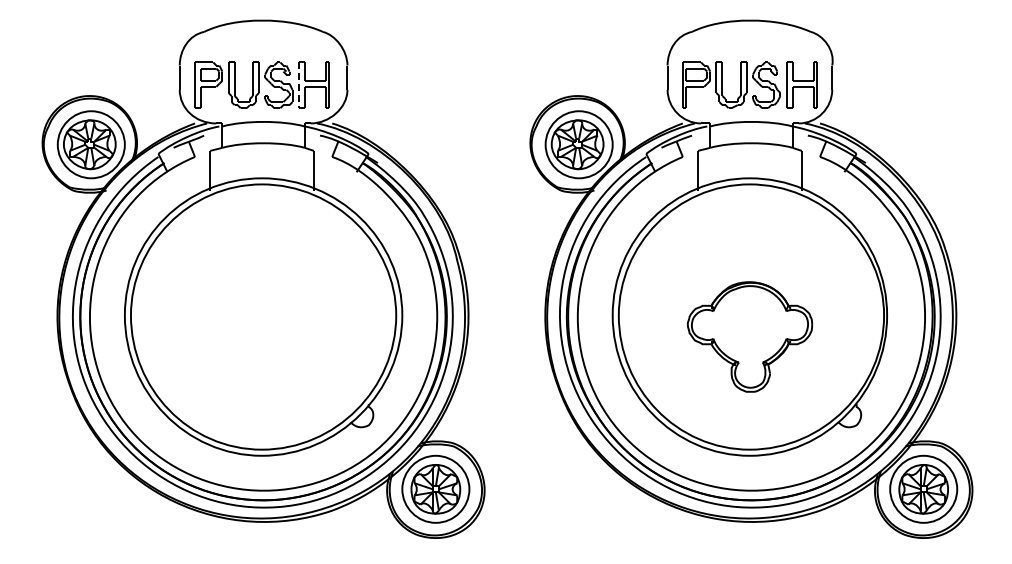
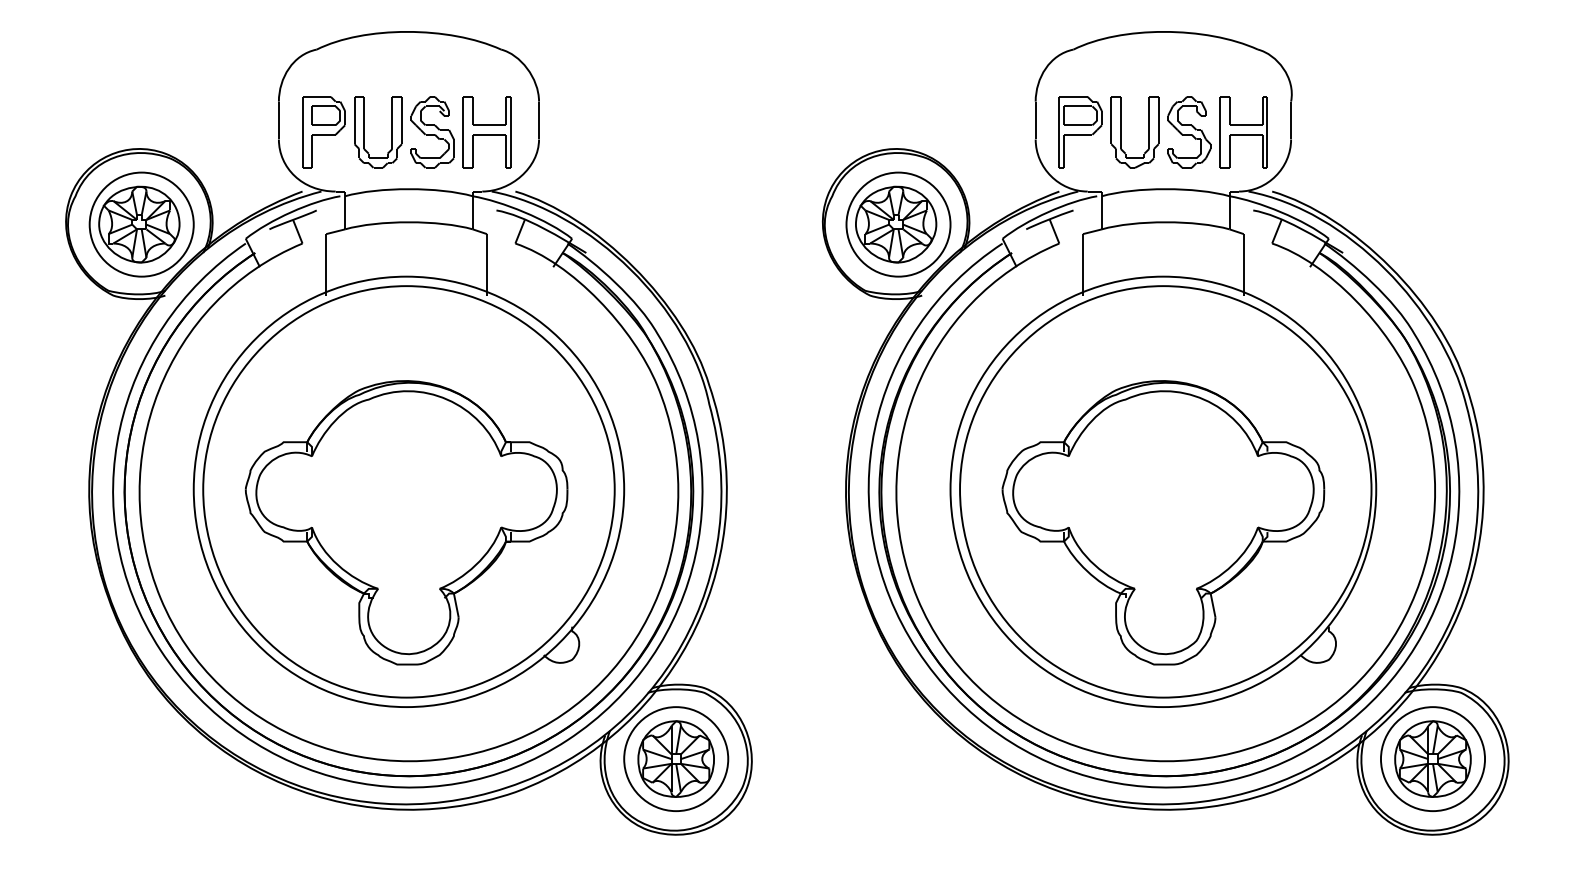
line: (298, 85) -> (463, 132), dashed -> solid
part: (261, 336) -> (405, 522), added
part: (749, 336) -> (1162, 522), size x1.67

